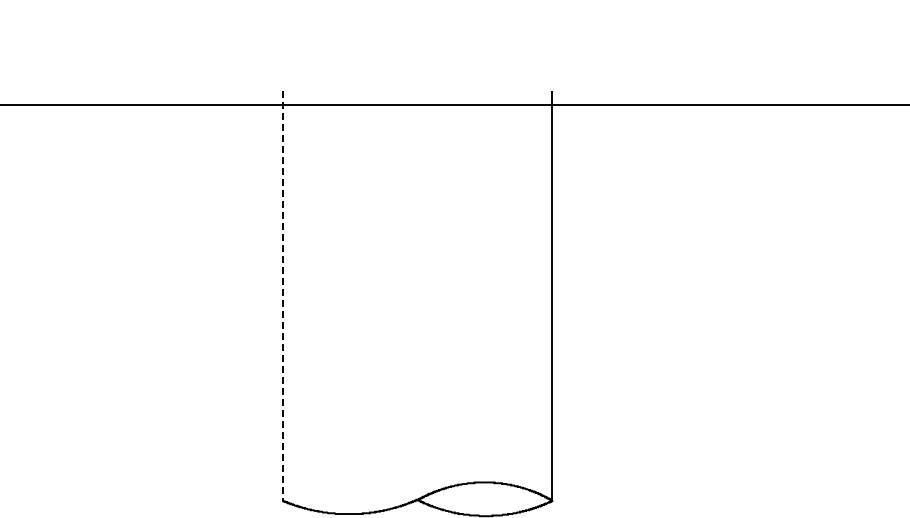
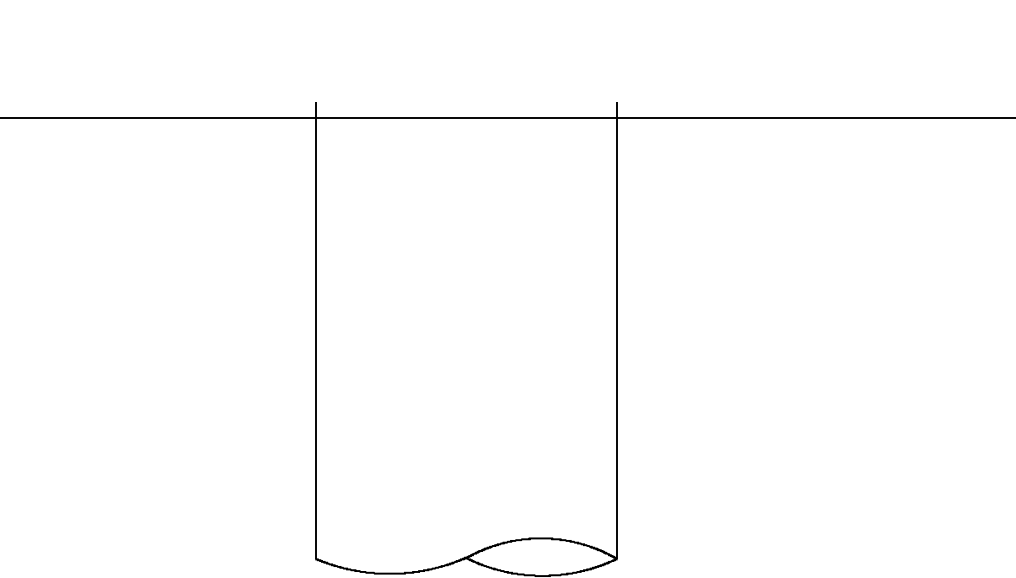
line: (283, 295) -> (316, 329), dashed -> solid

